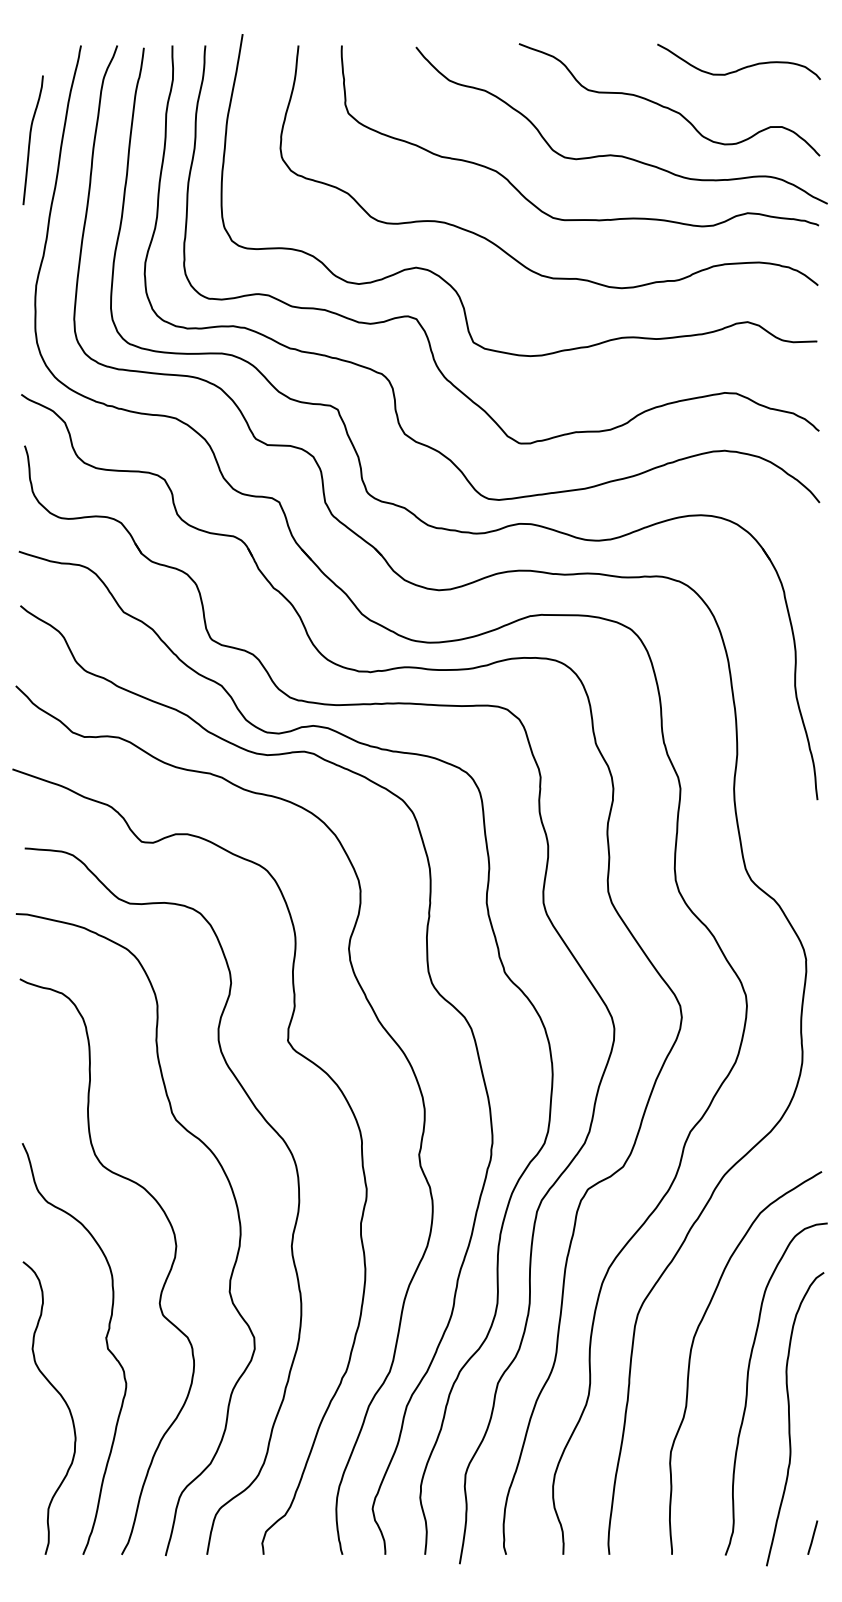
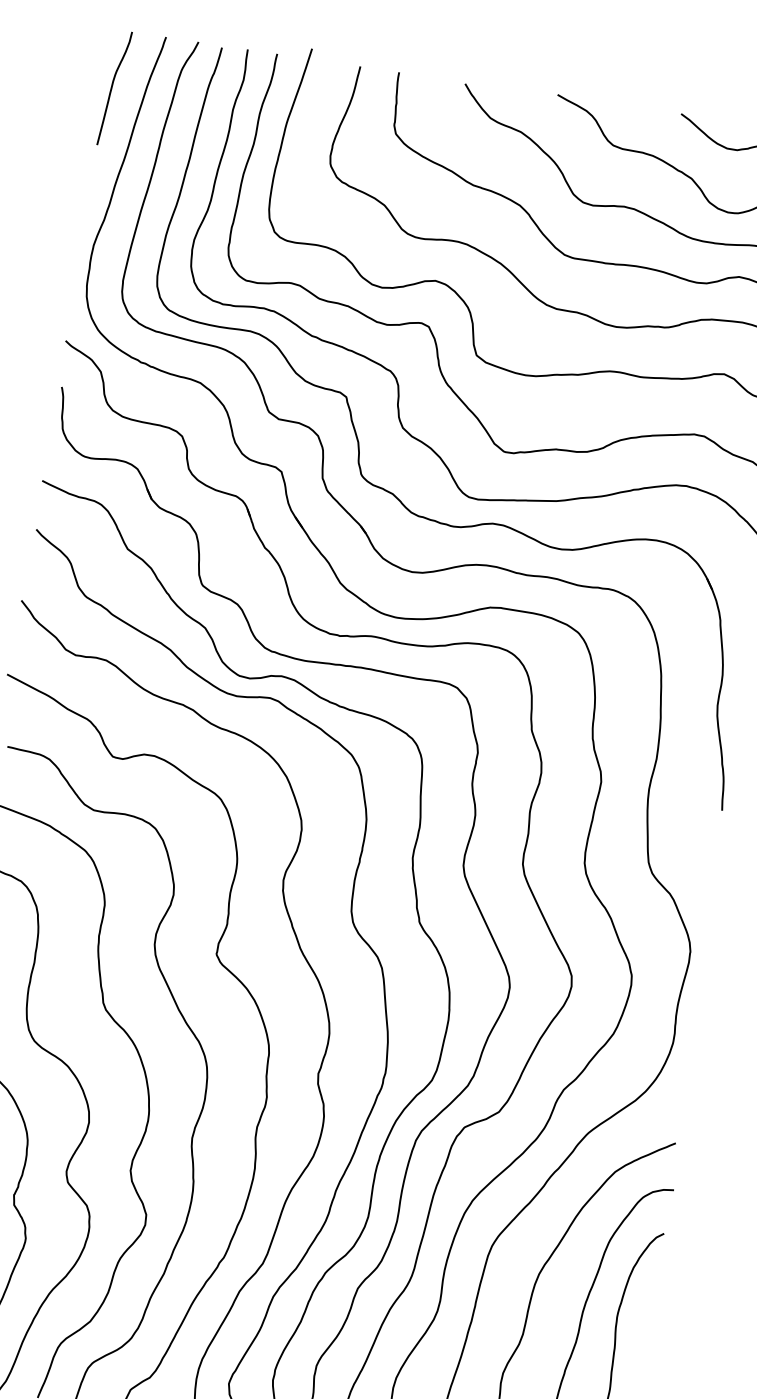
curve: (30, 140) -> (112, 88), moved

